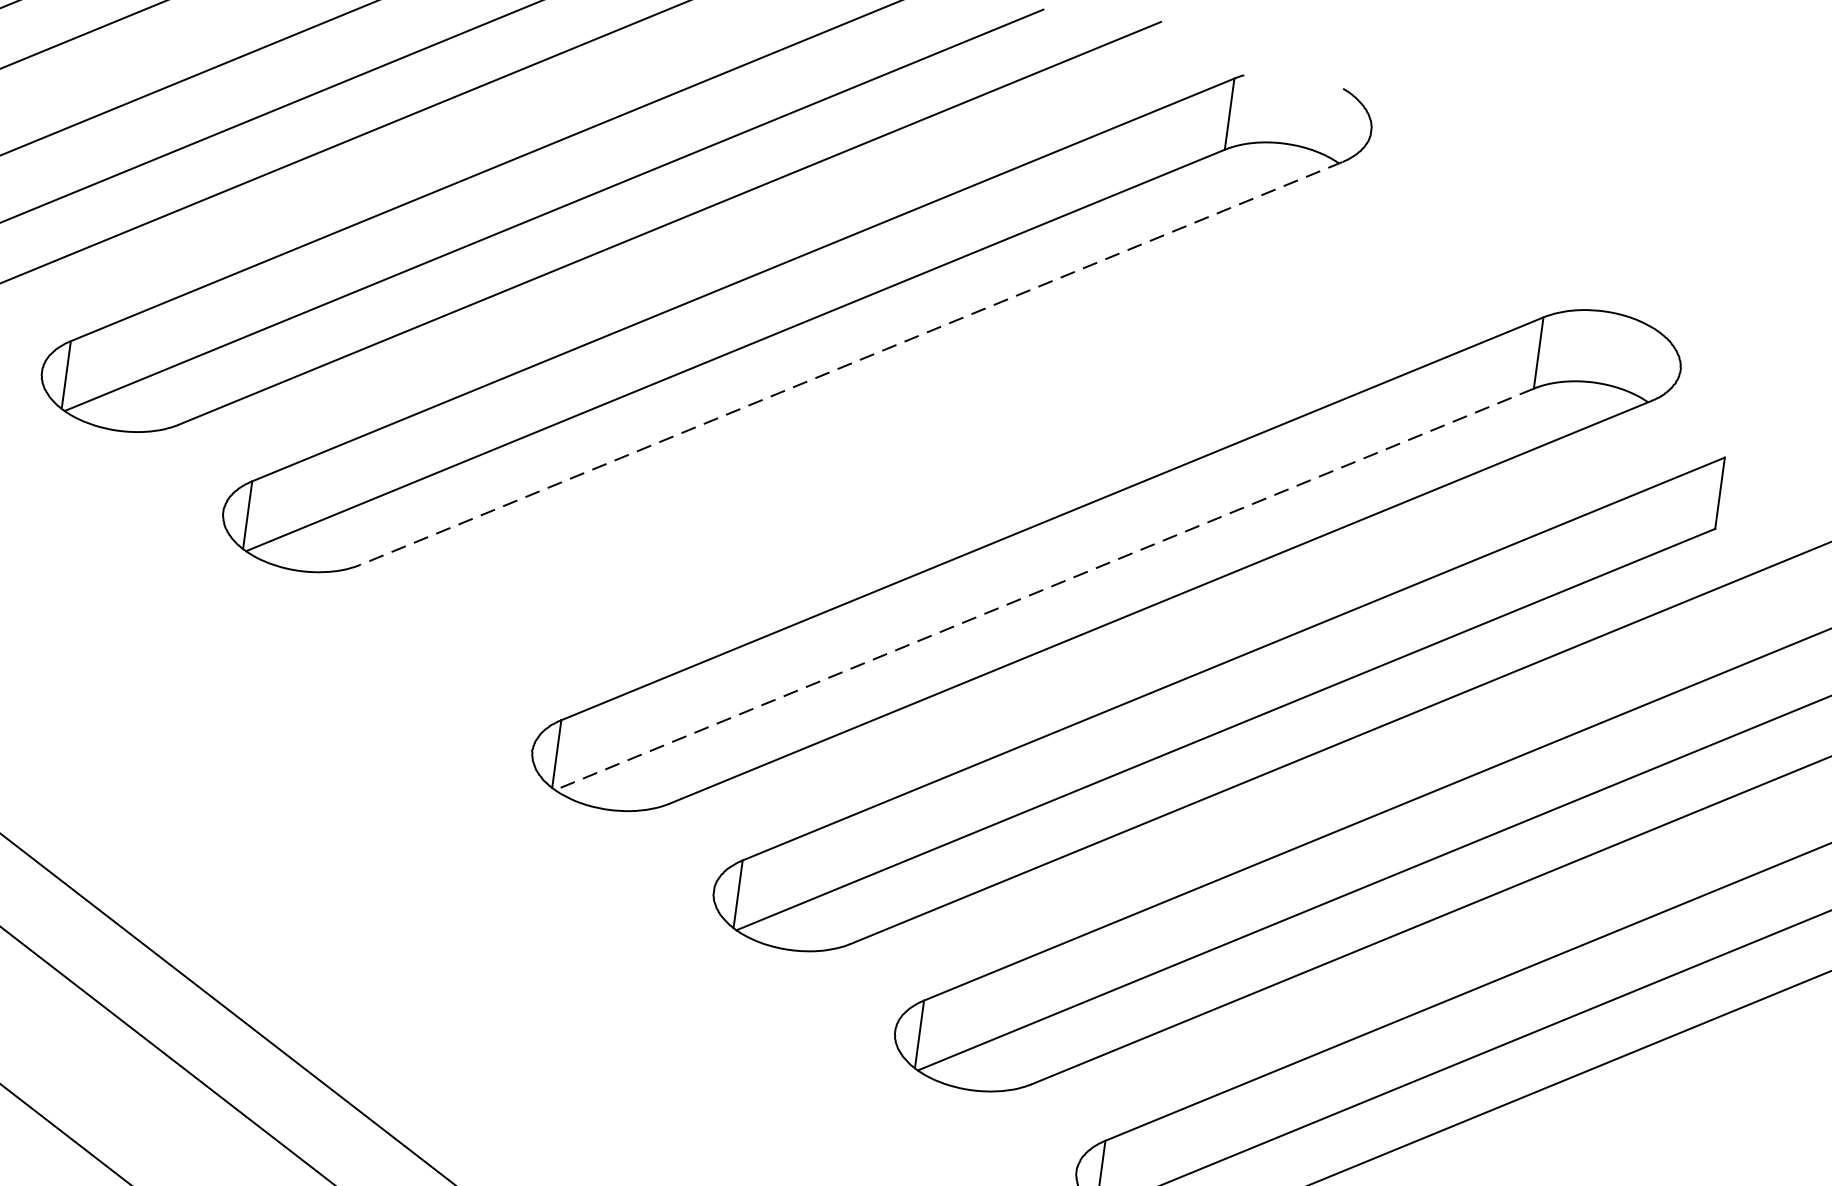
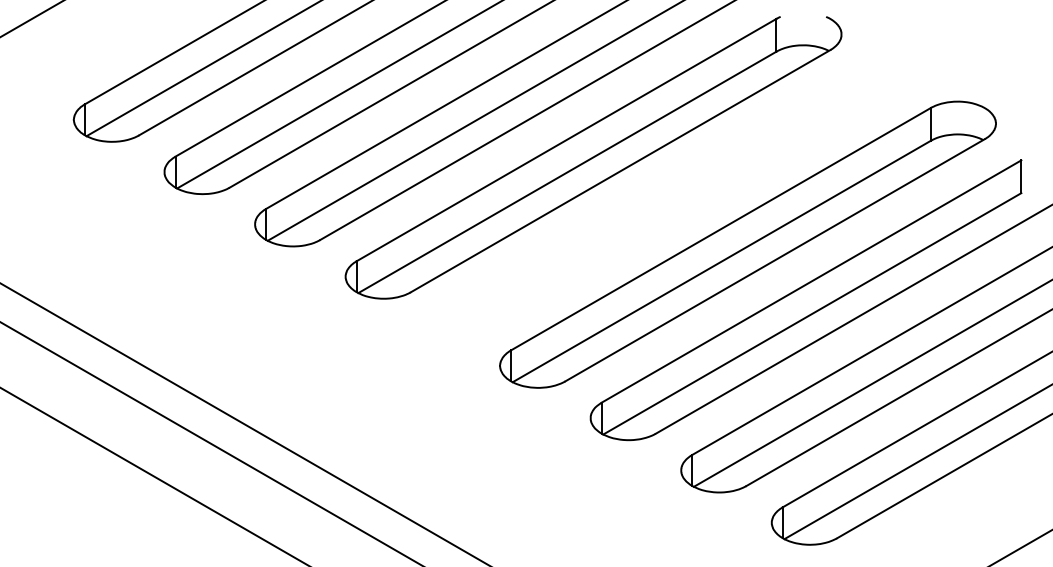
line: (851, 364) -> (620, 171), dashed -> solid
line: (1043, 589) -> (721, 261), dashed -> solid

